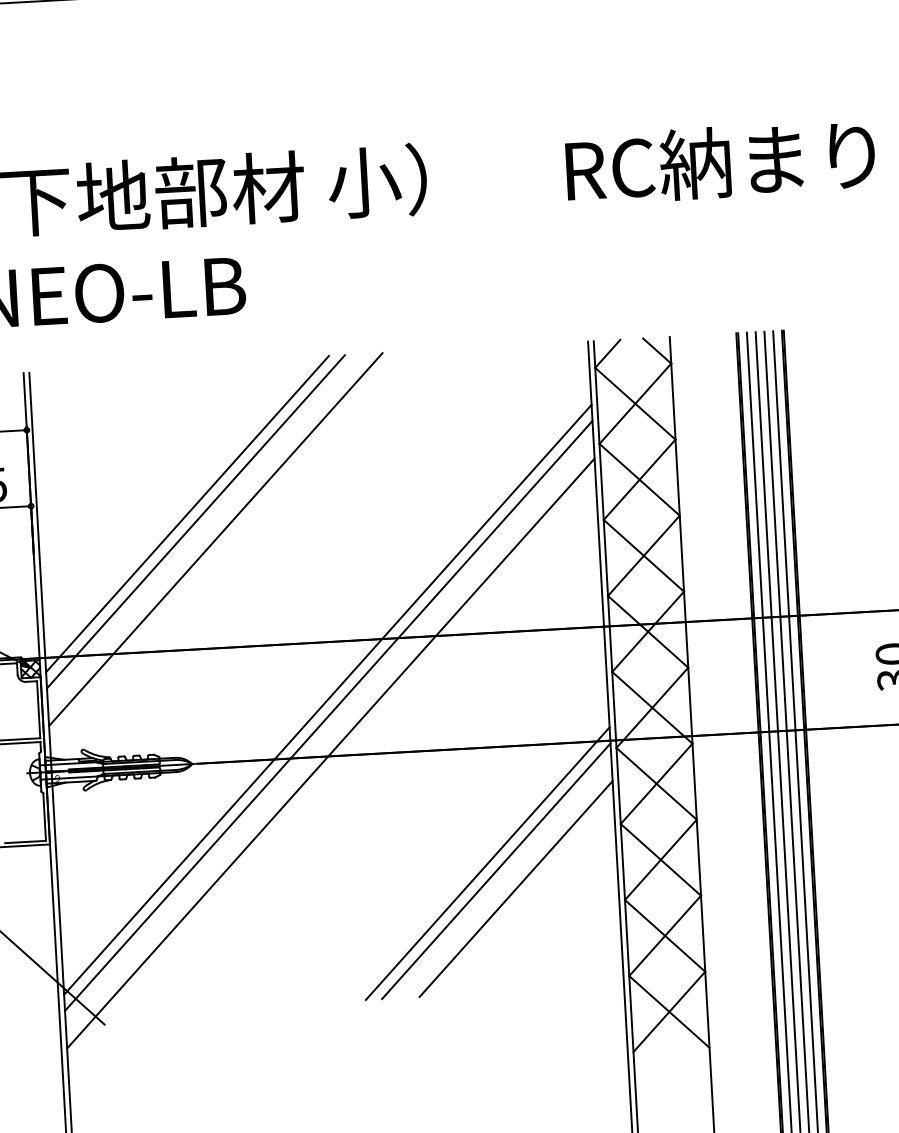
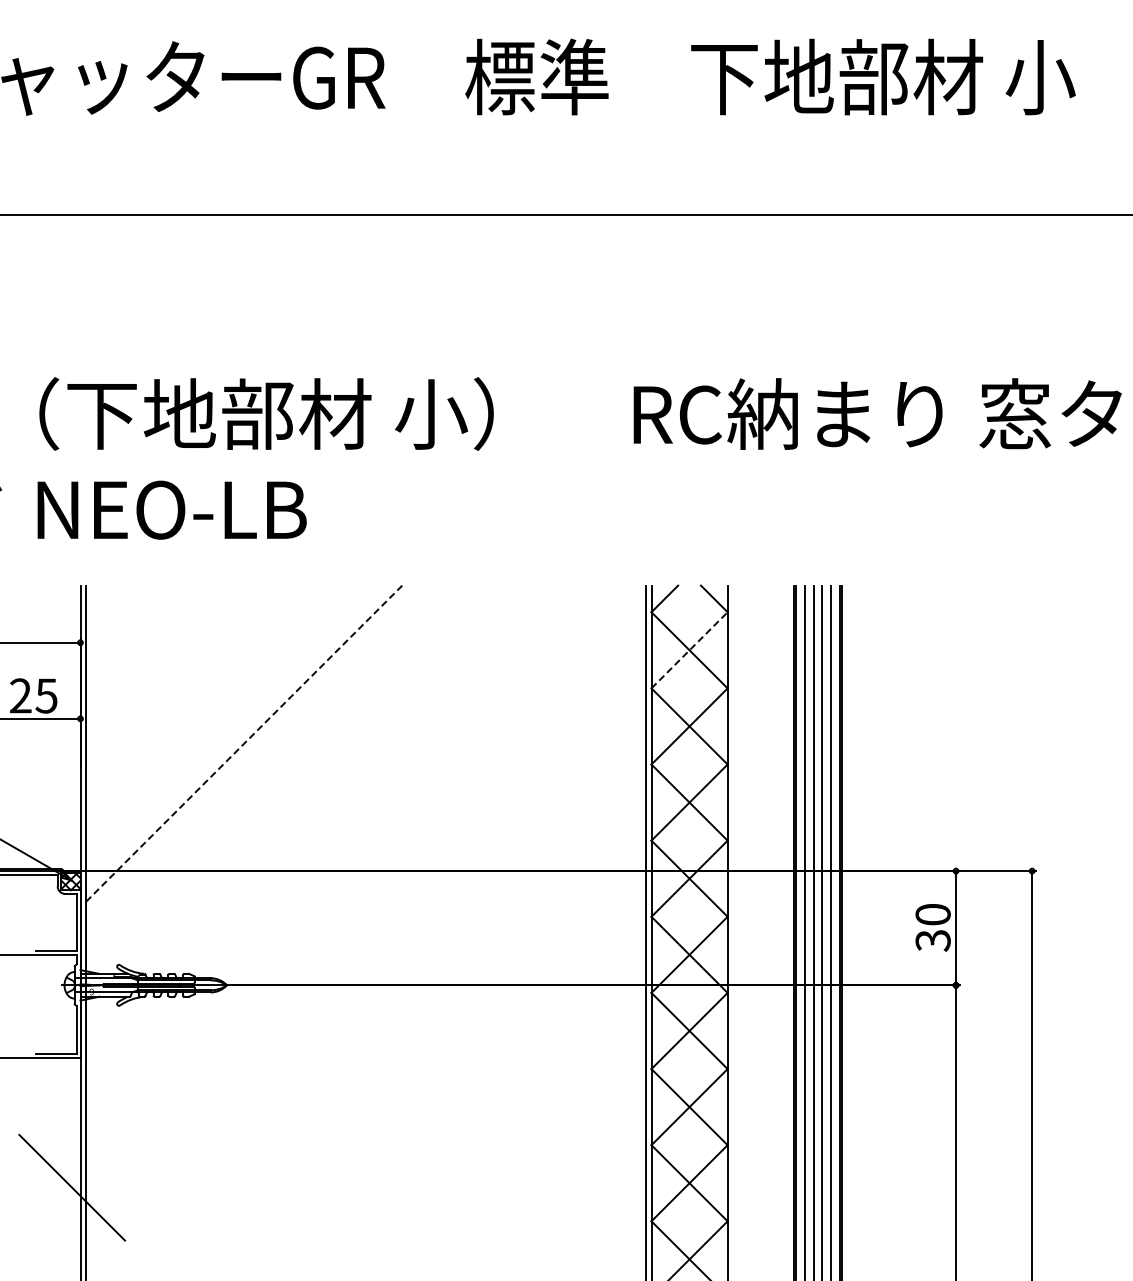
line: (635, 403) -> (689, 650), solid -> dashed
line: (187, 514) -> (236, 735), removed
line: (195, 522) -> (243, 744), solid -> dashed
line: (215, 539) -> (262, 762), removed
line: (327, 699) -> (365, 928), removed
line: (328, 715) -> (365, 944), removed
line: (330, 753) -> (365, 982), removed
line: (487, 862) -> (516, 1100), removed
line: (496, 871) -> (524, 1109), removed
line: (516, 888) -> (543, 1127), removed

